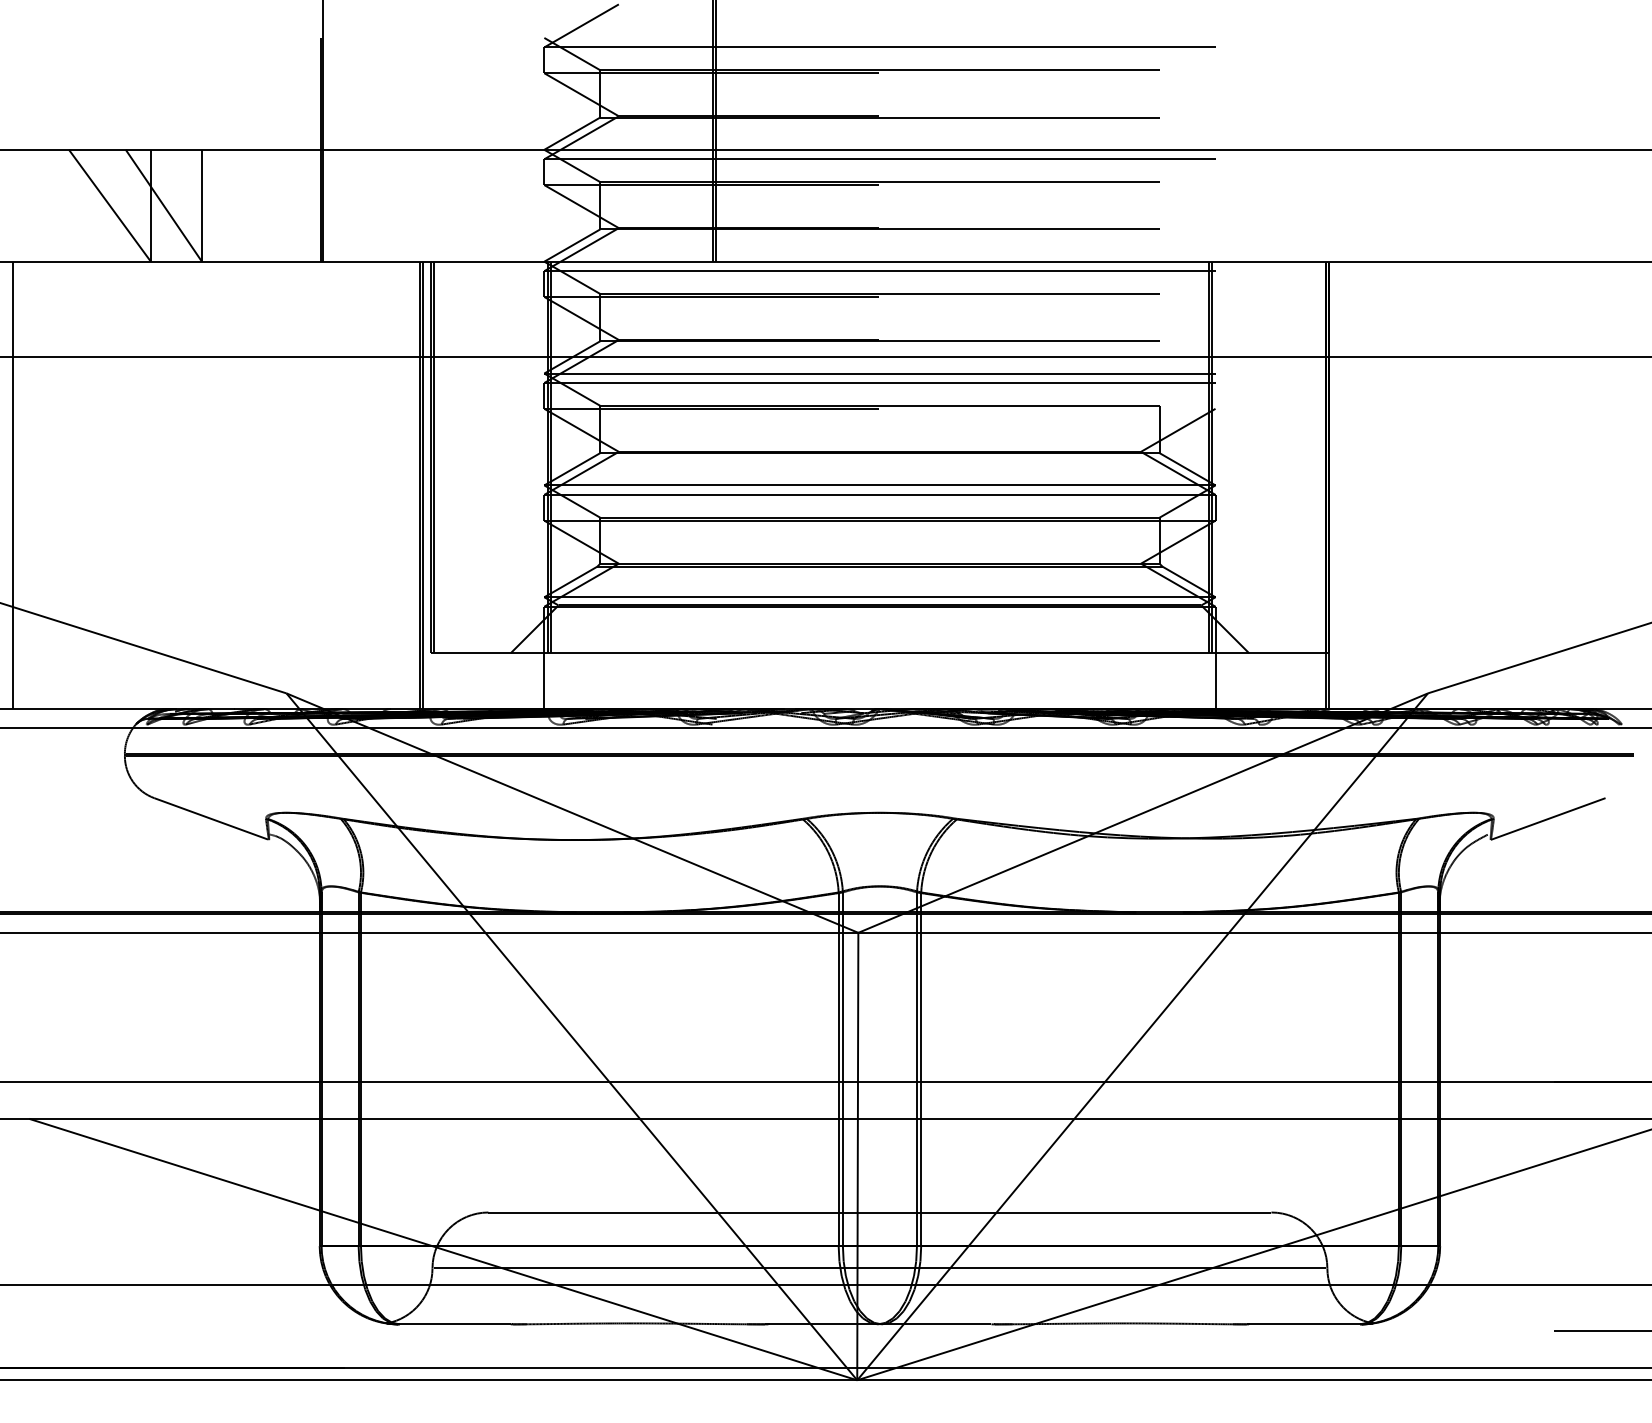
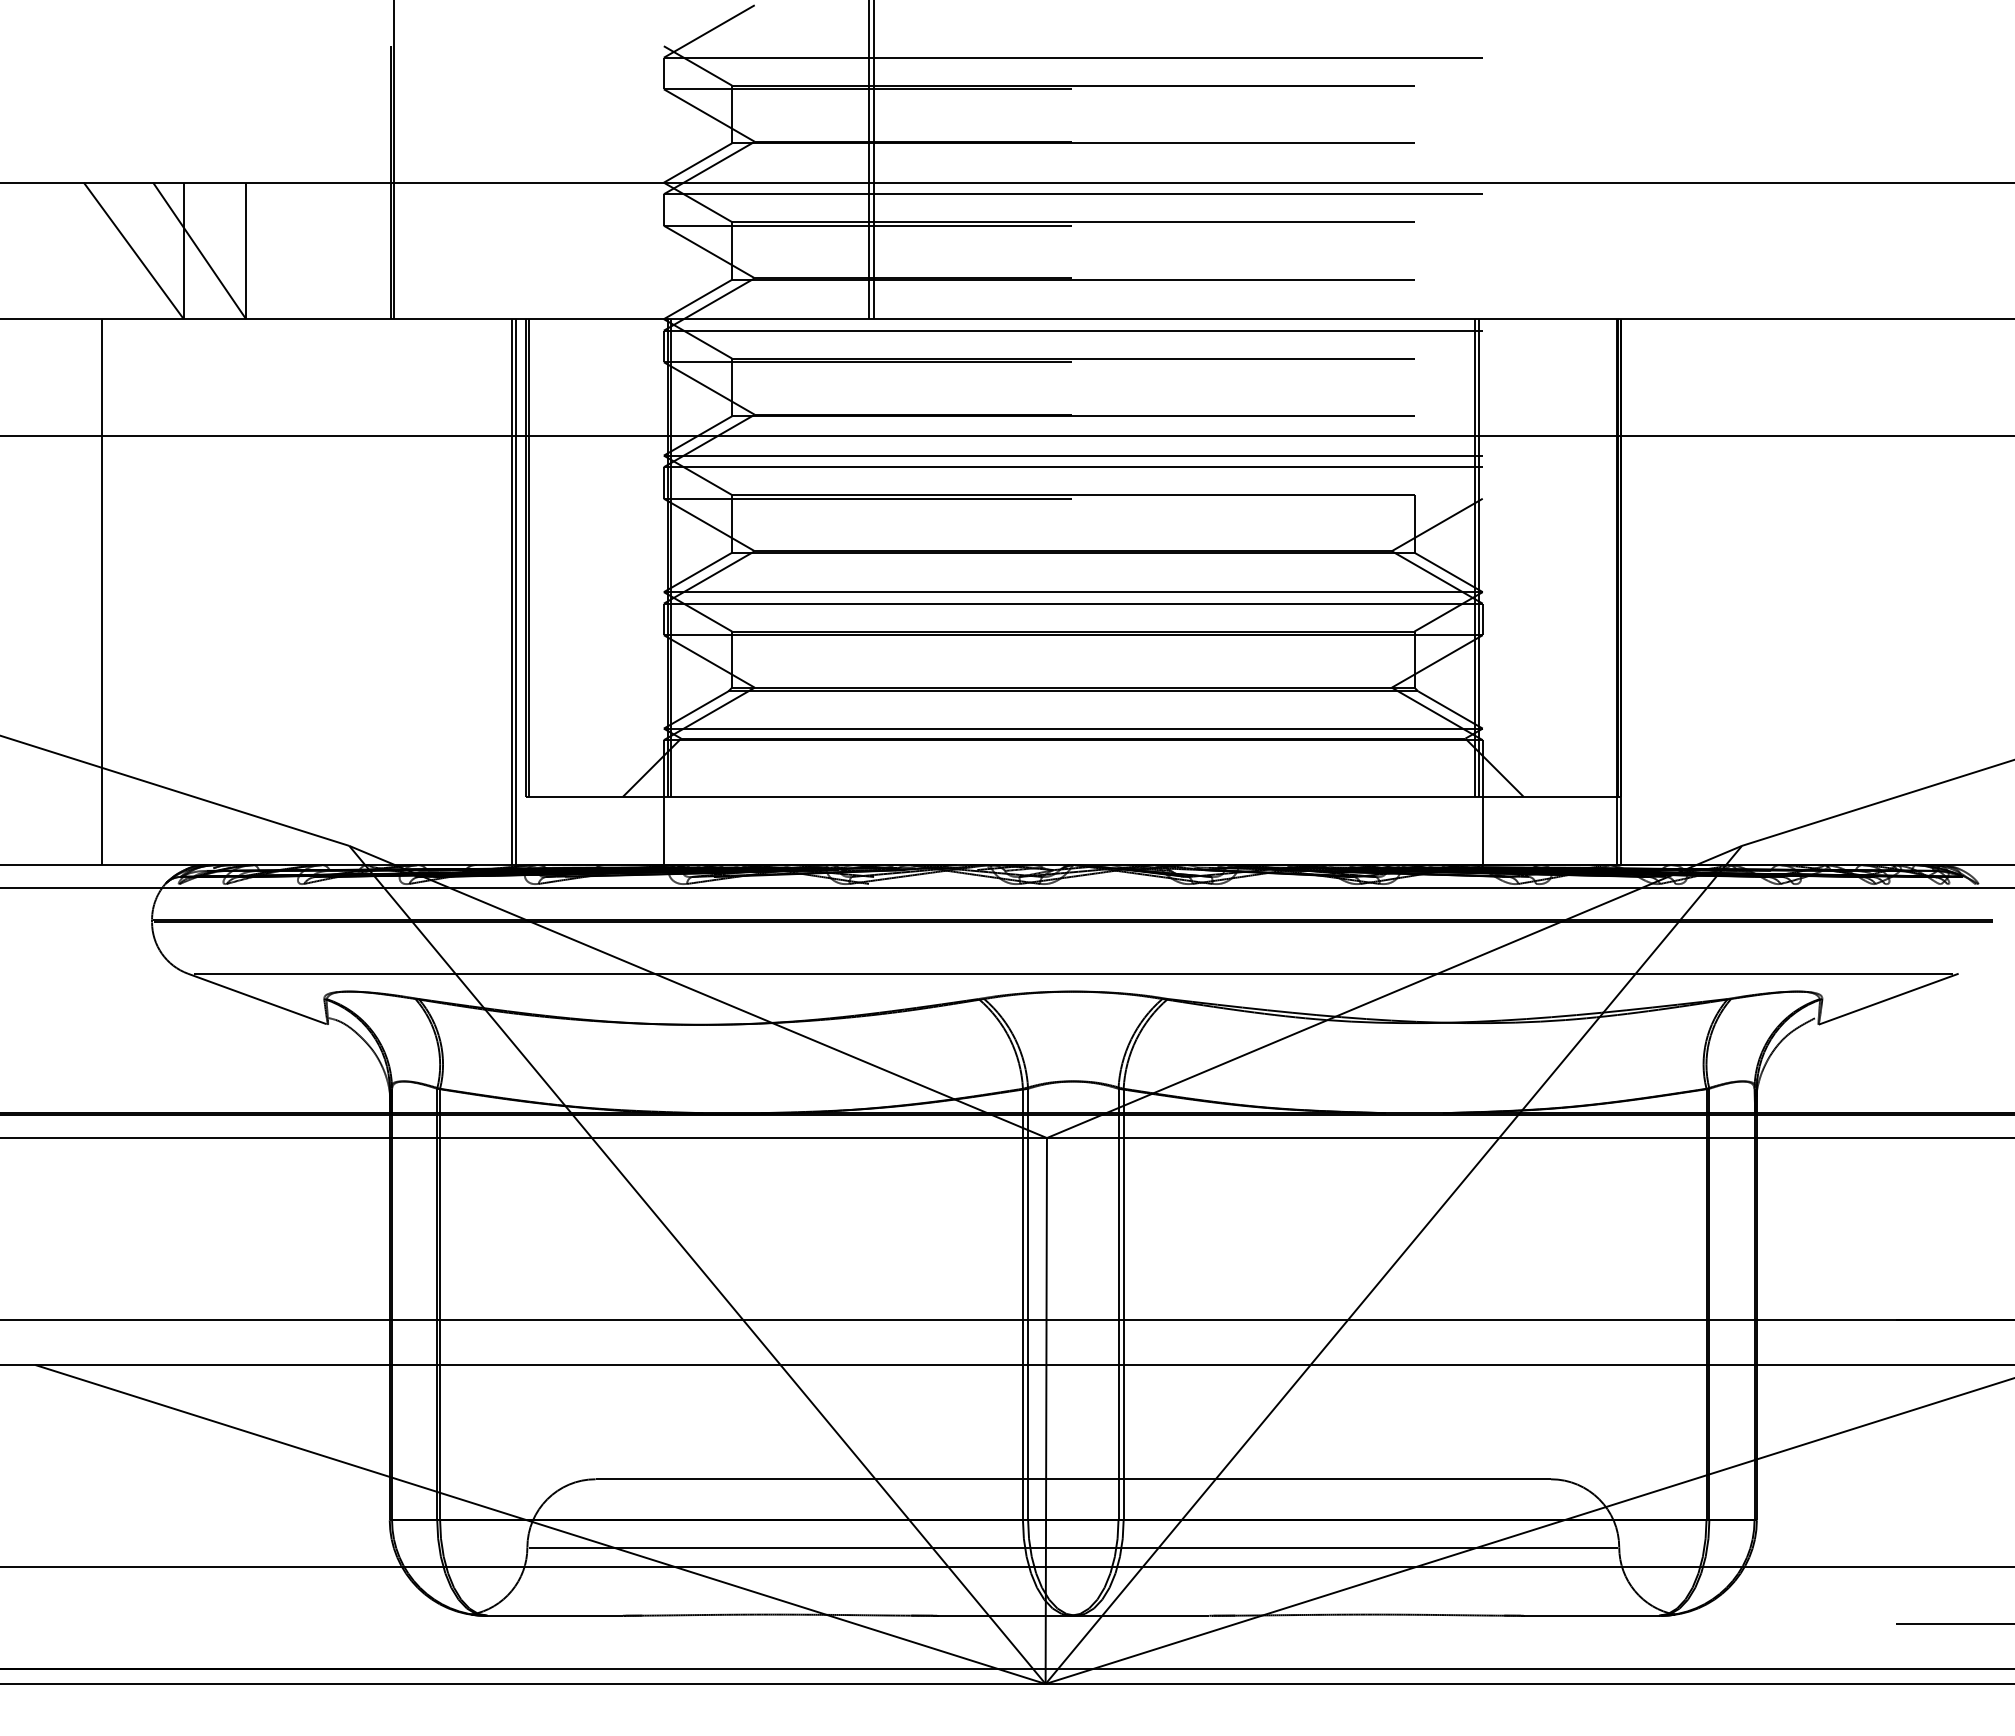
line: (12, 485) -> (101, 592), moved
line: (880, 797) -> (1073, 973), added

